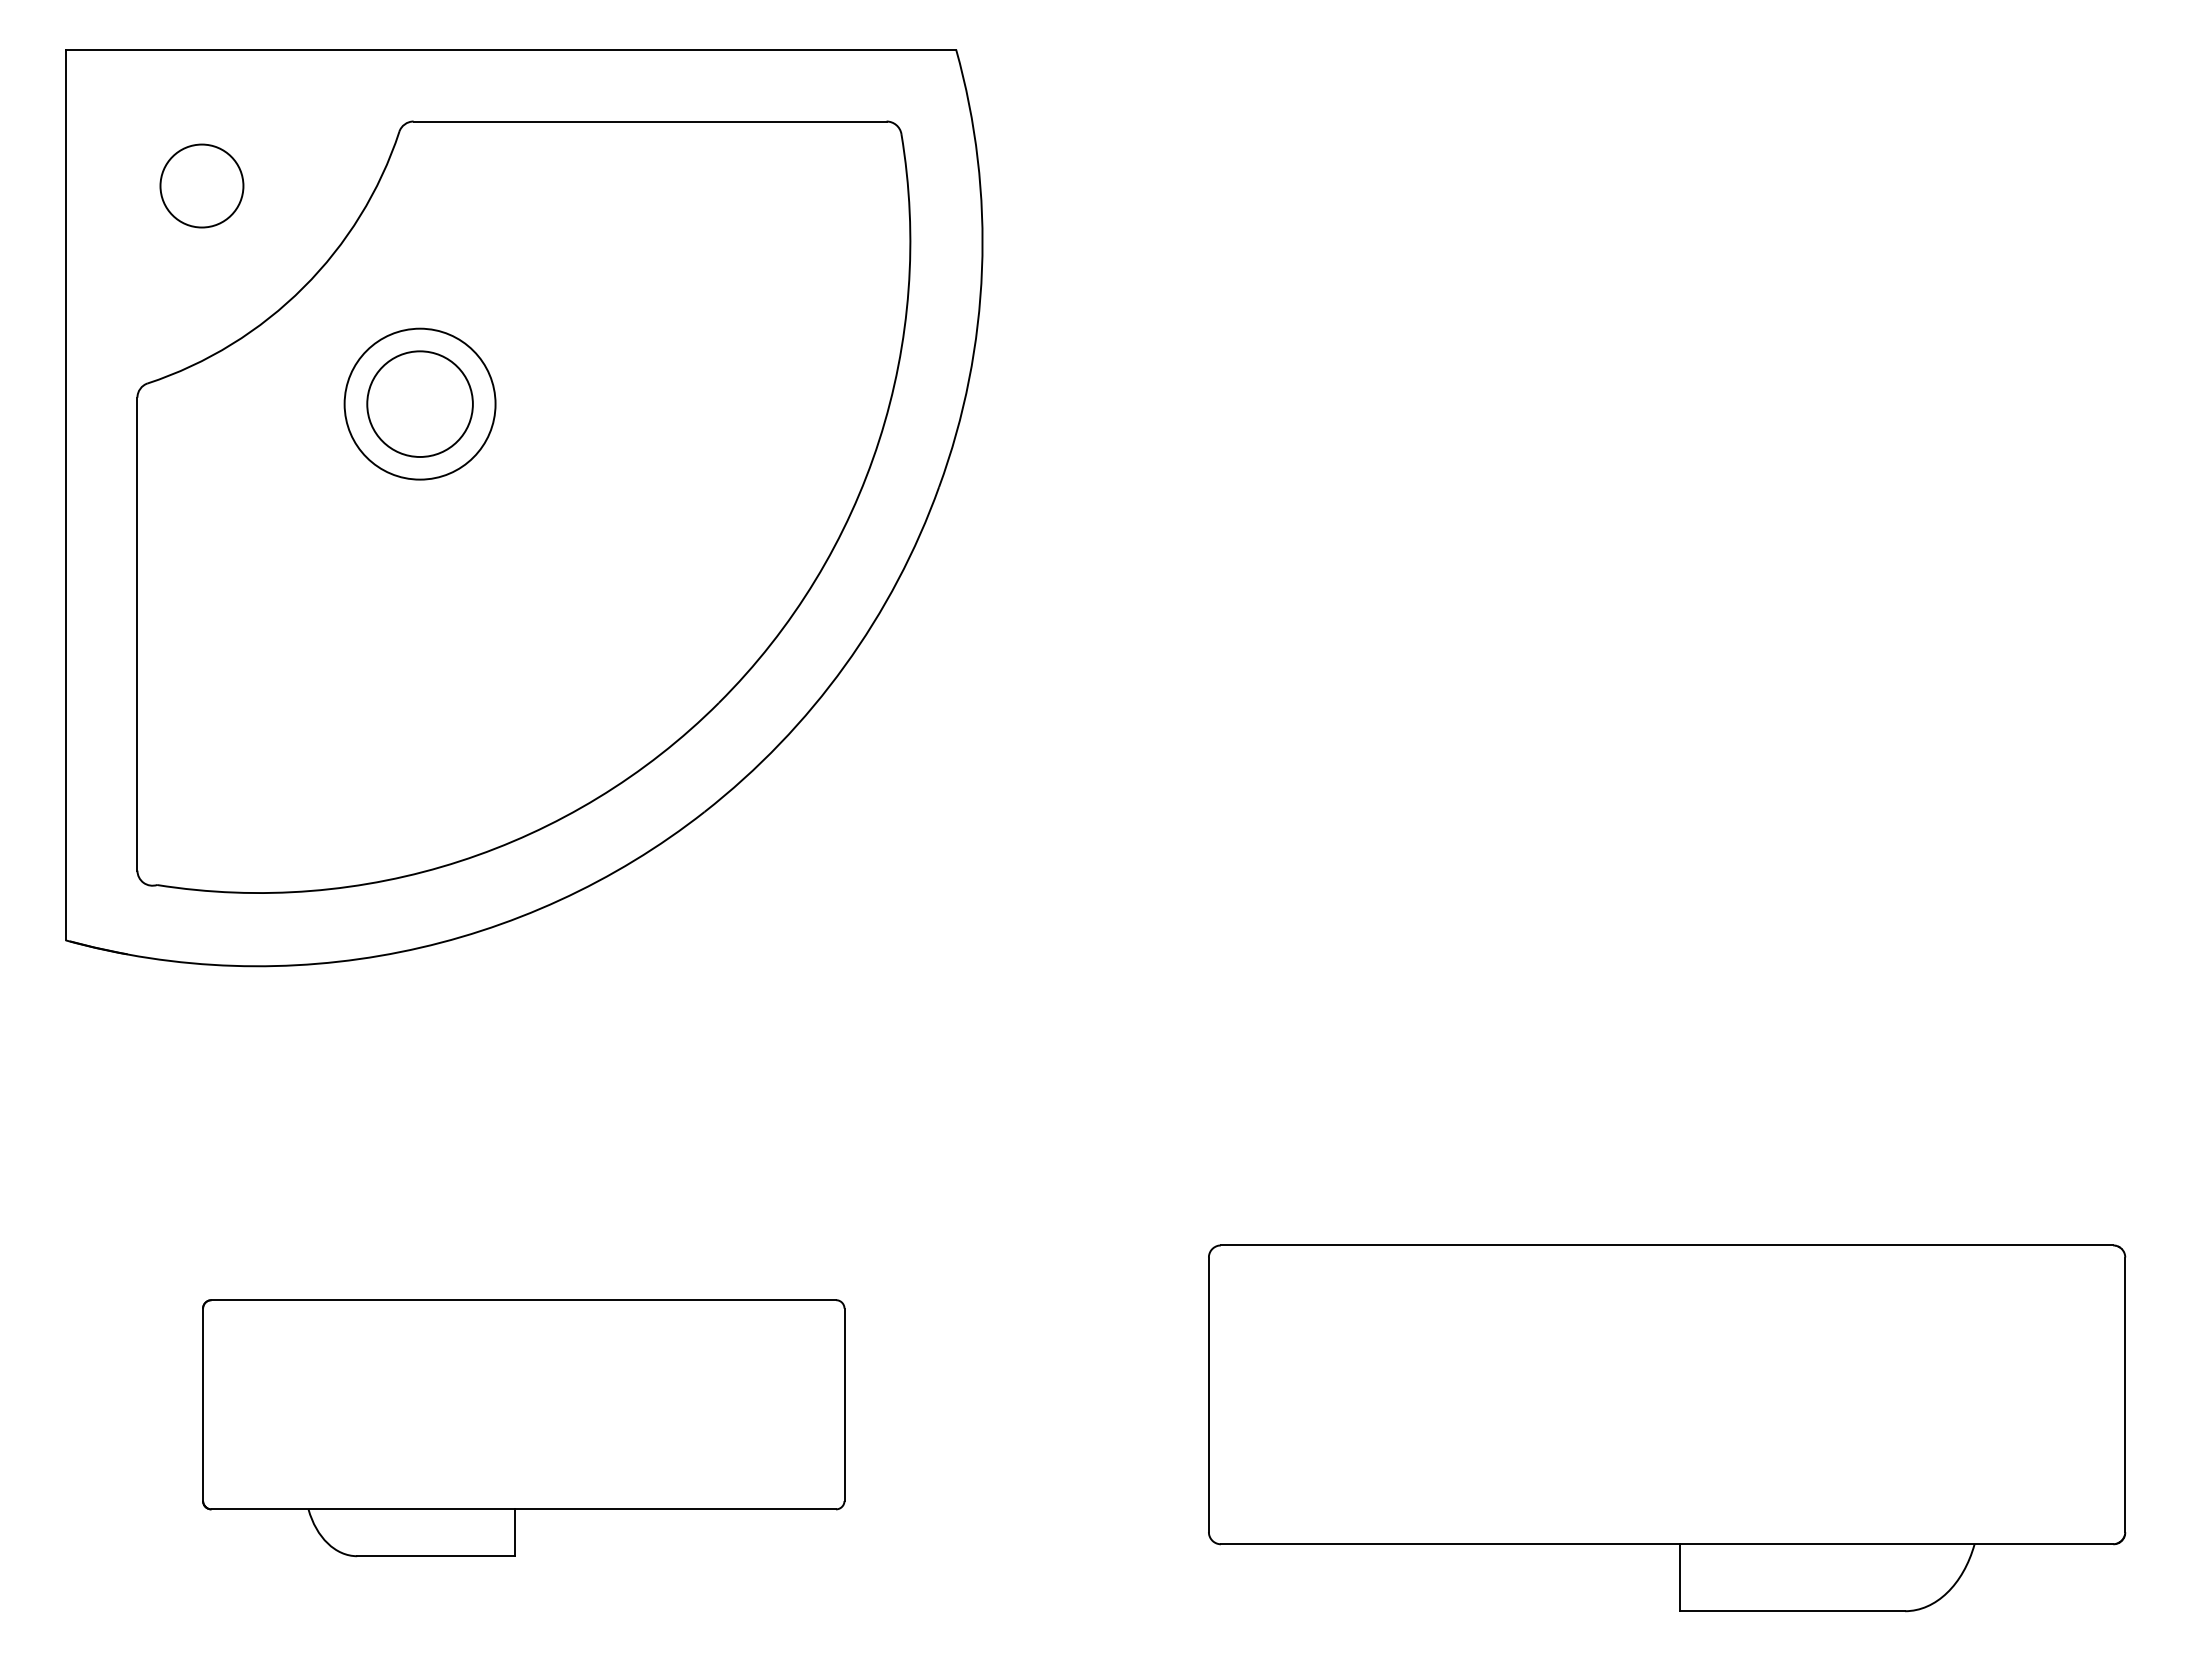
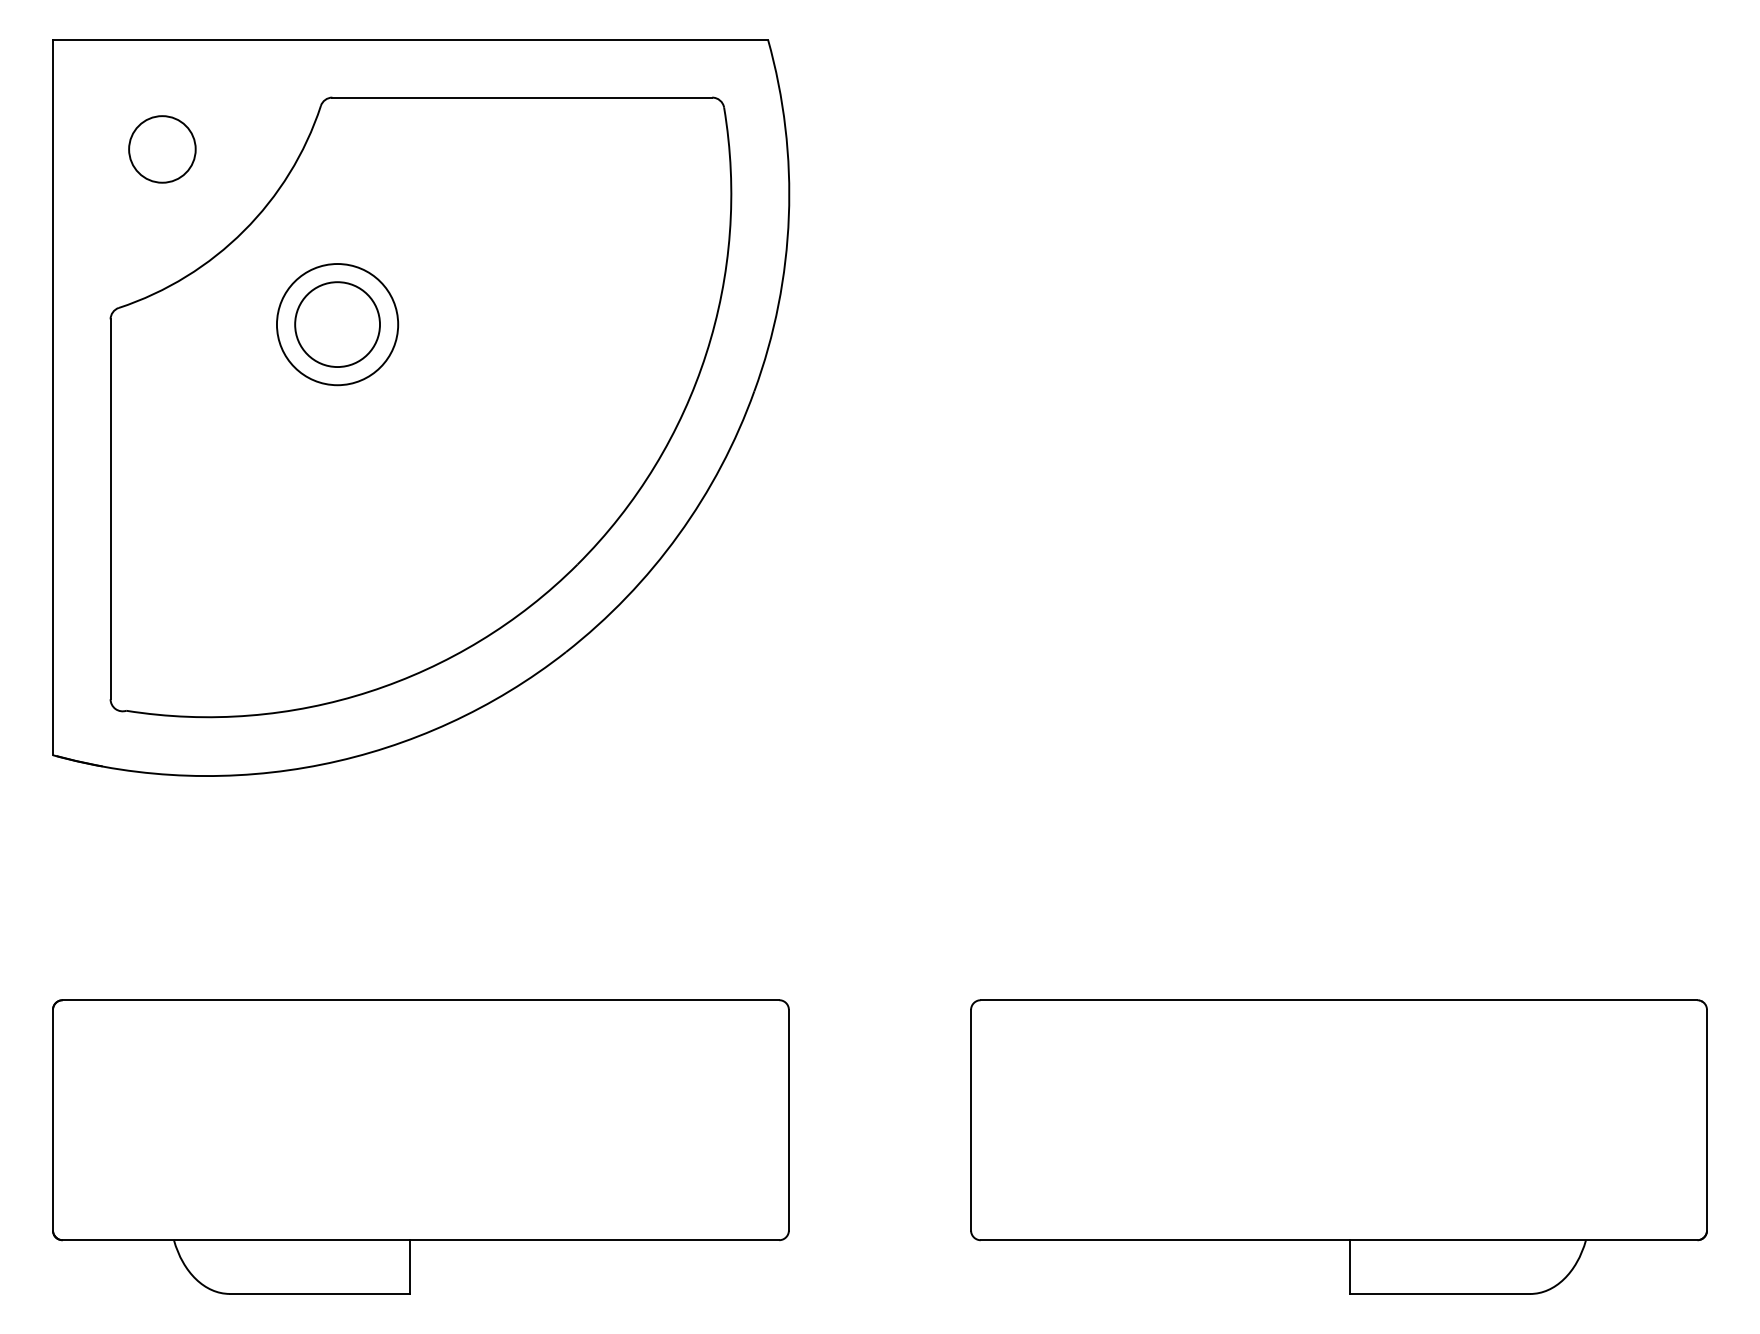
part: (523, 1427) -> (420, 1146), size x1.43

